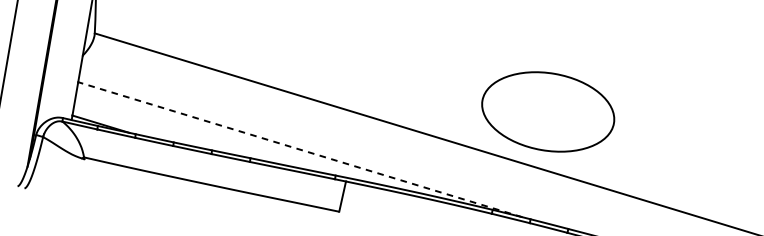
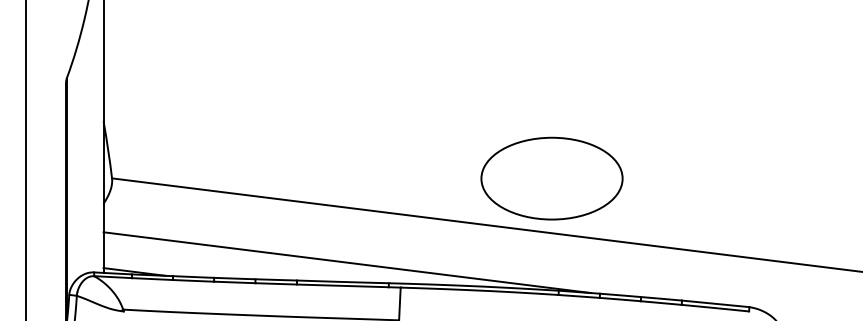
part: (547, 111) -> (551, 178), moved
line: (300, 149) -> (347, 262), dashed -> solid

